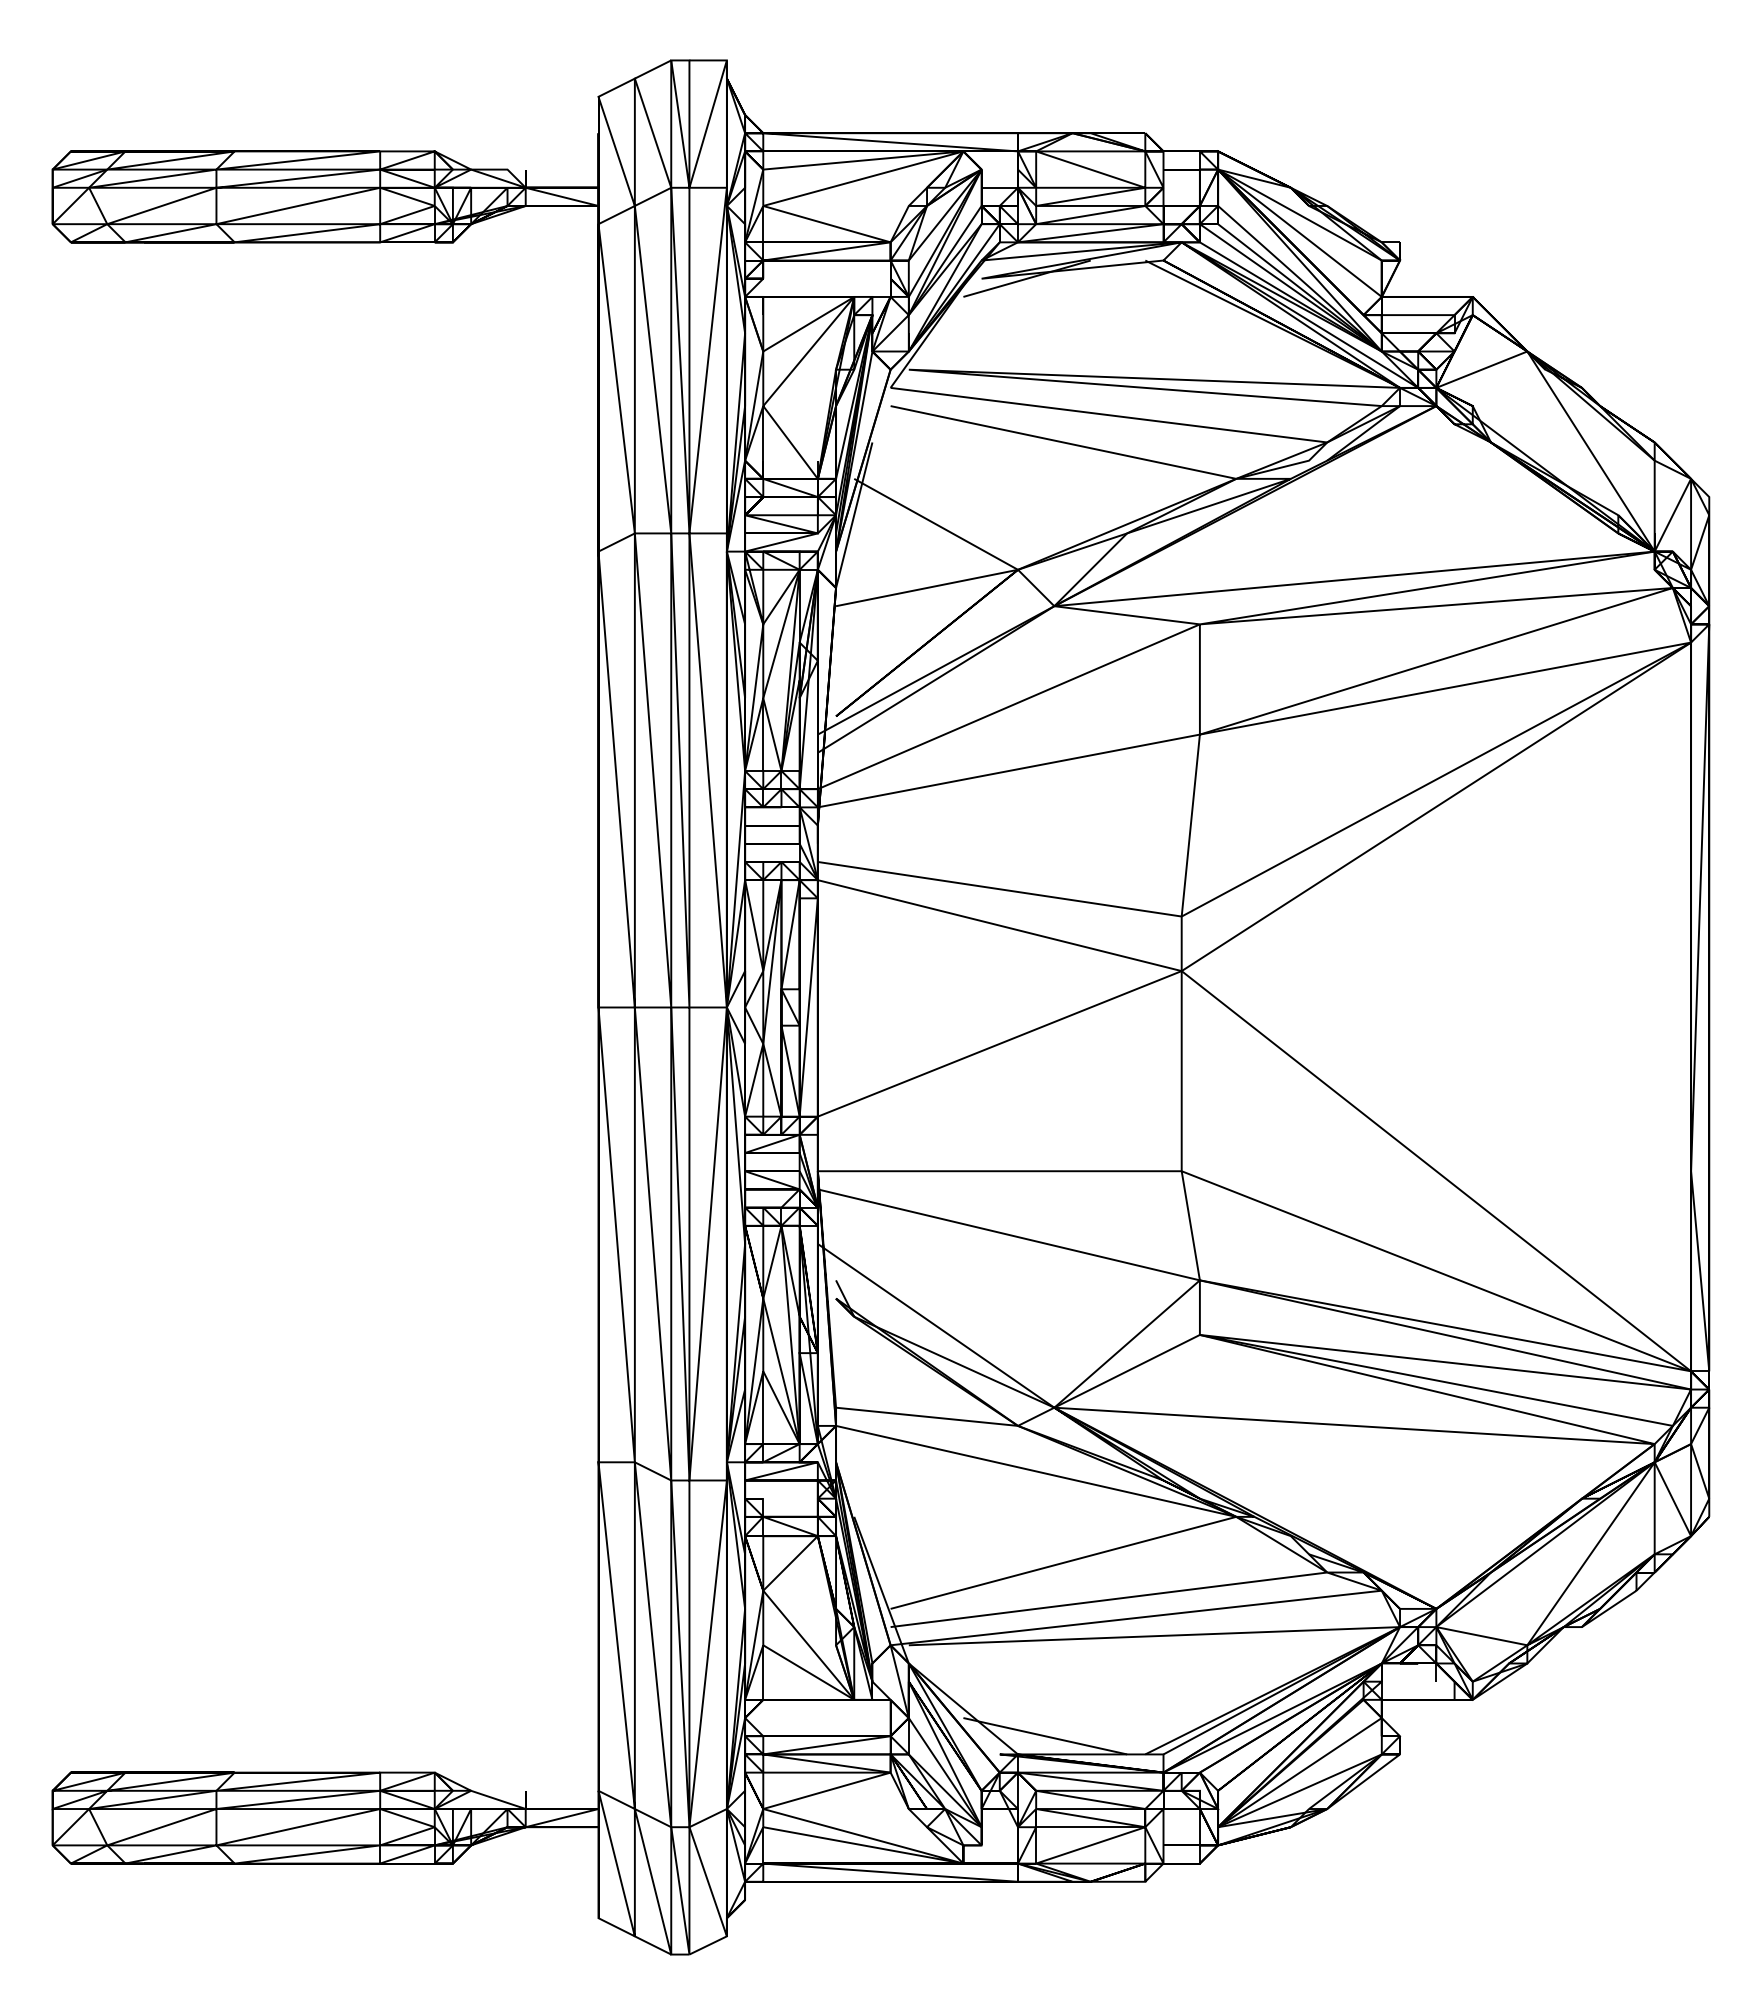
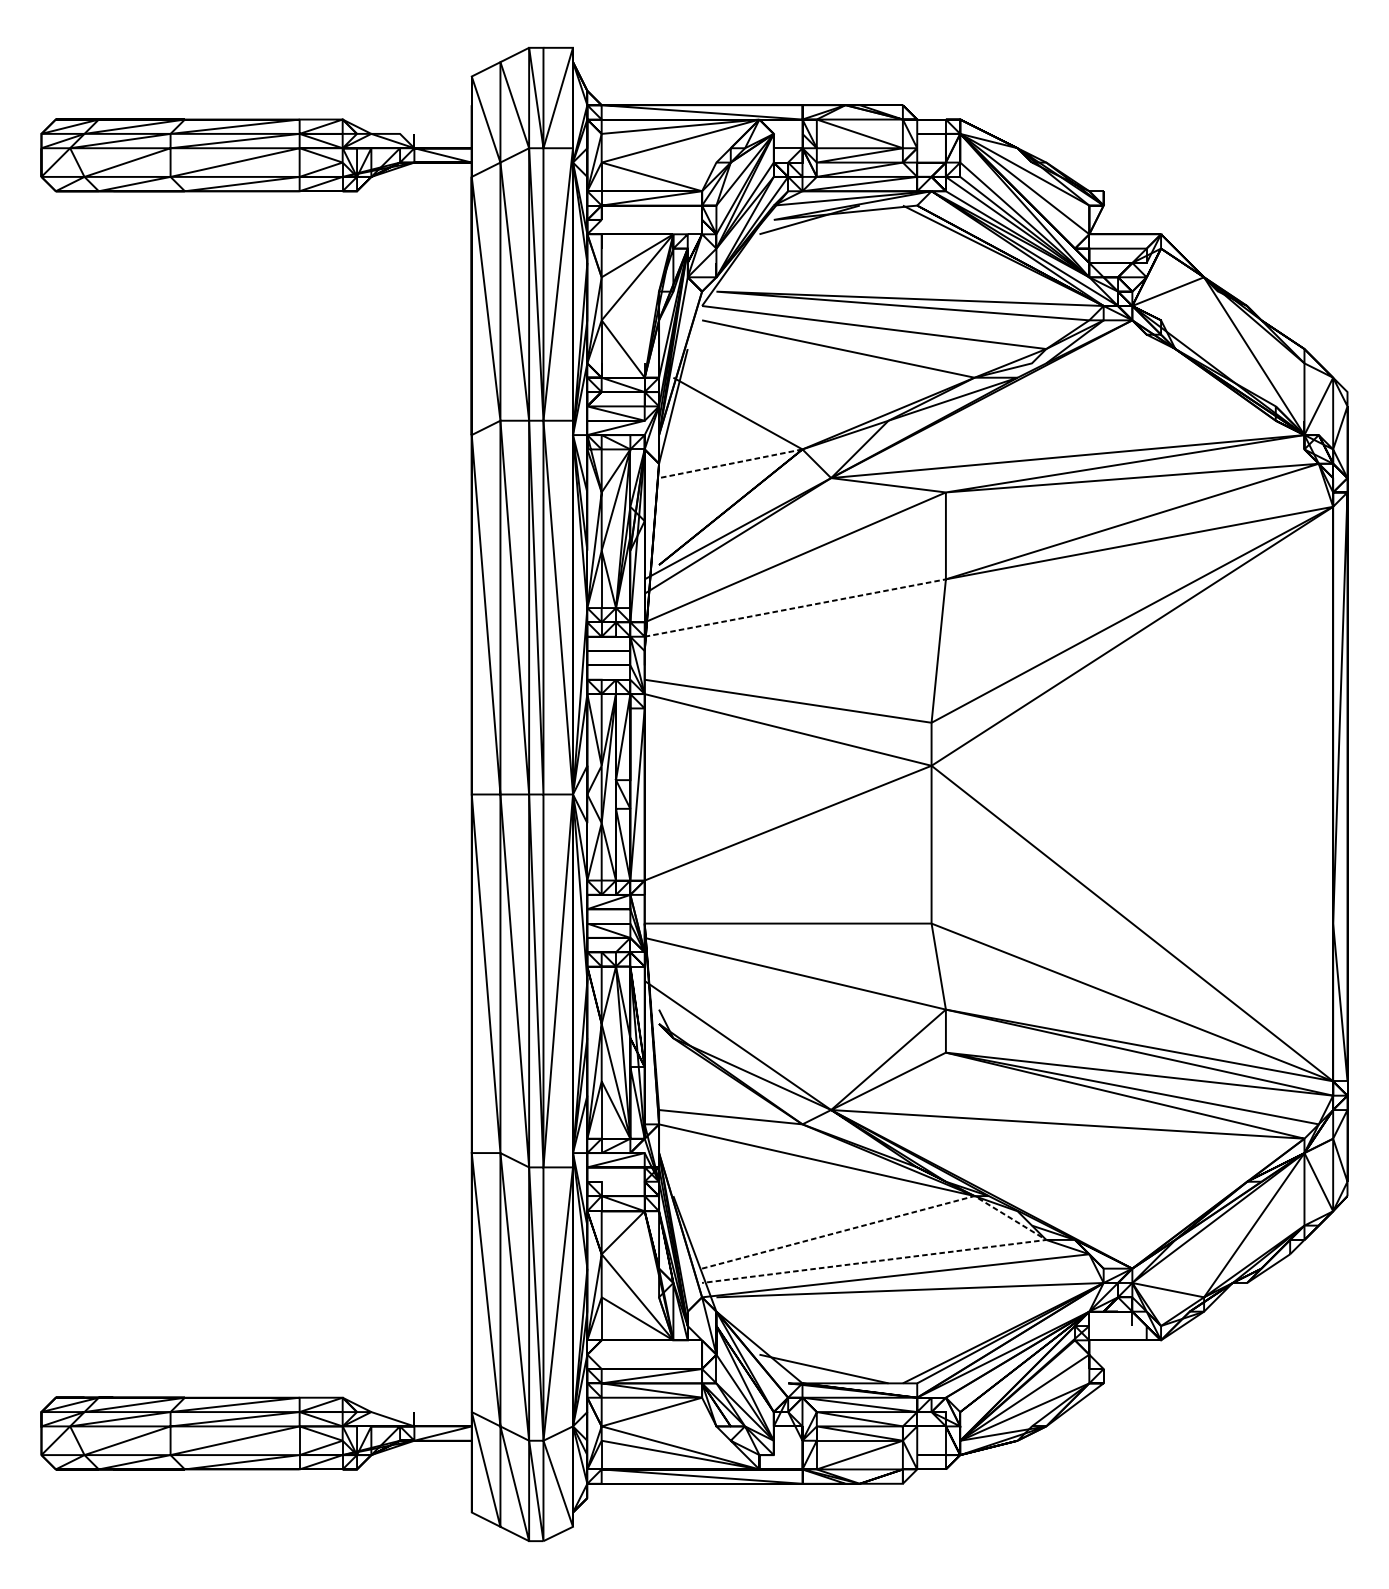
line: (927, 588) -> (731, 464), solid -> dashed
line: (1009, 770) -> (795, 607), solid -> dashed
line: (1317, 1566) -> (1038, 1235), solid -> dashed

